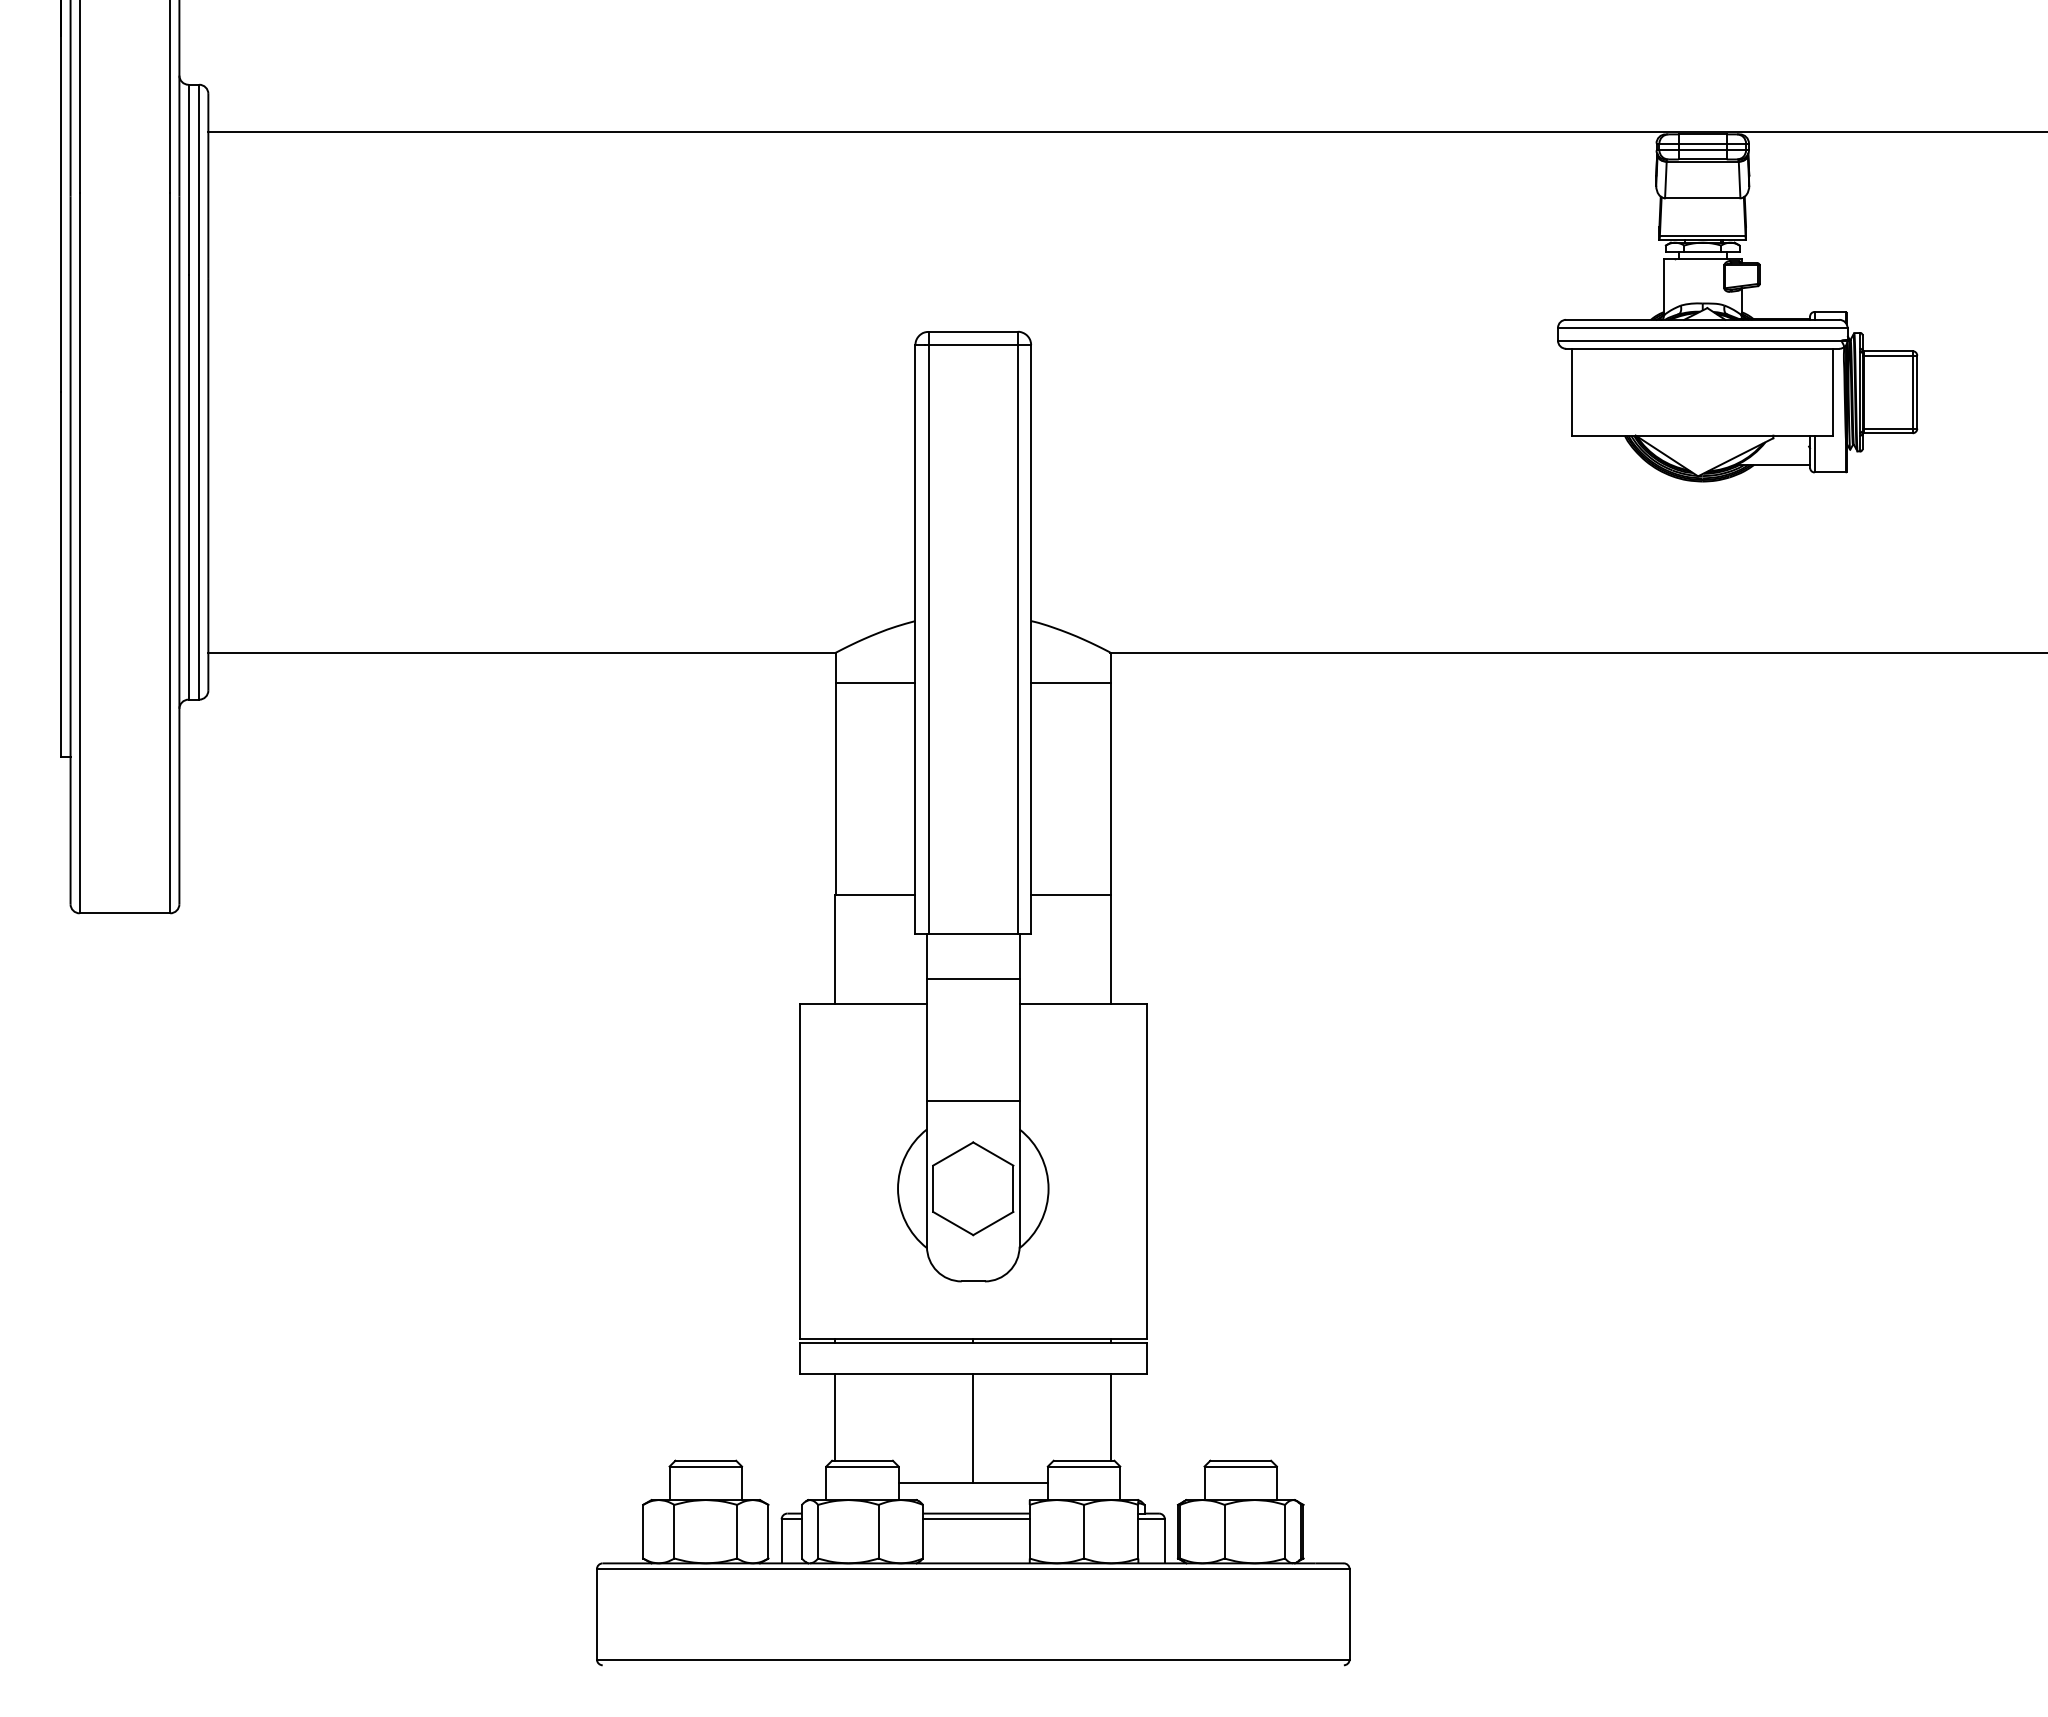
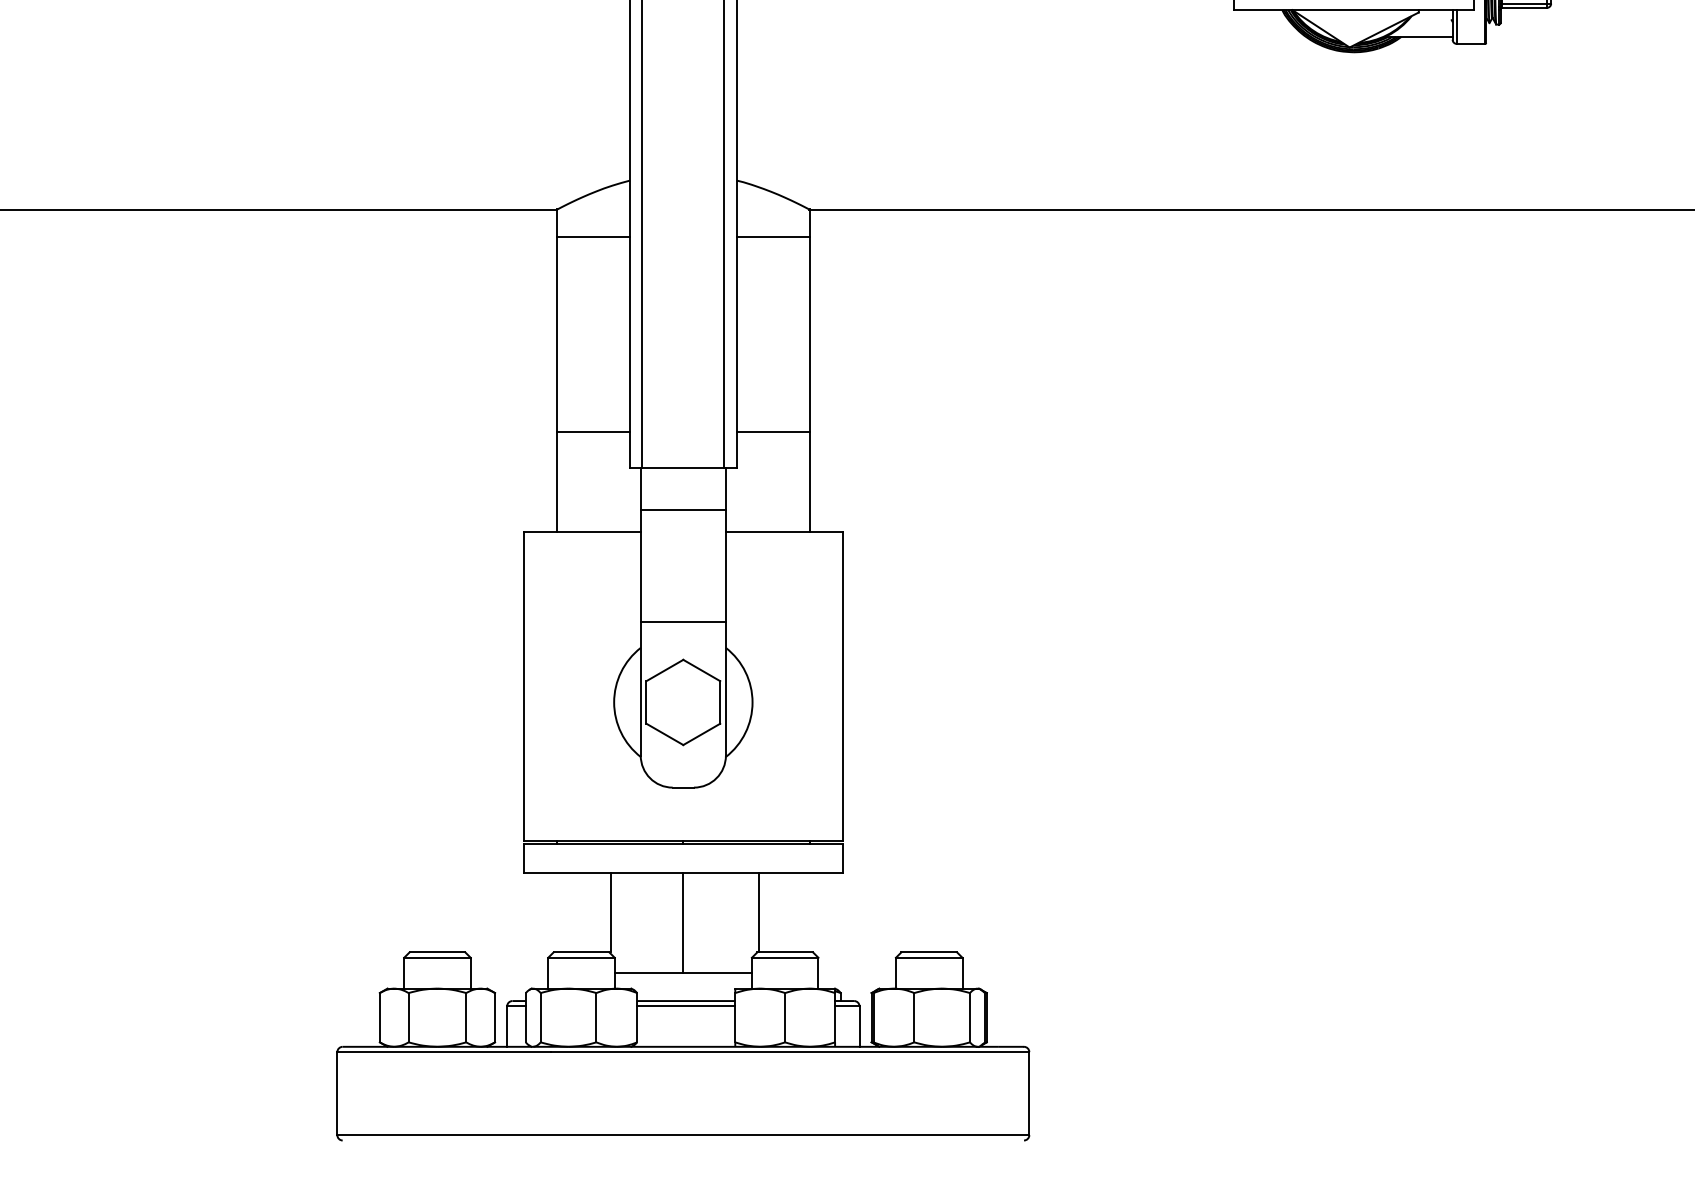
line: (835, 1417) -> (610, 912), moved
line: (1111, 1417) -> (758, 912), moved

